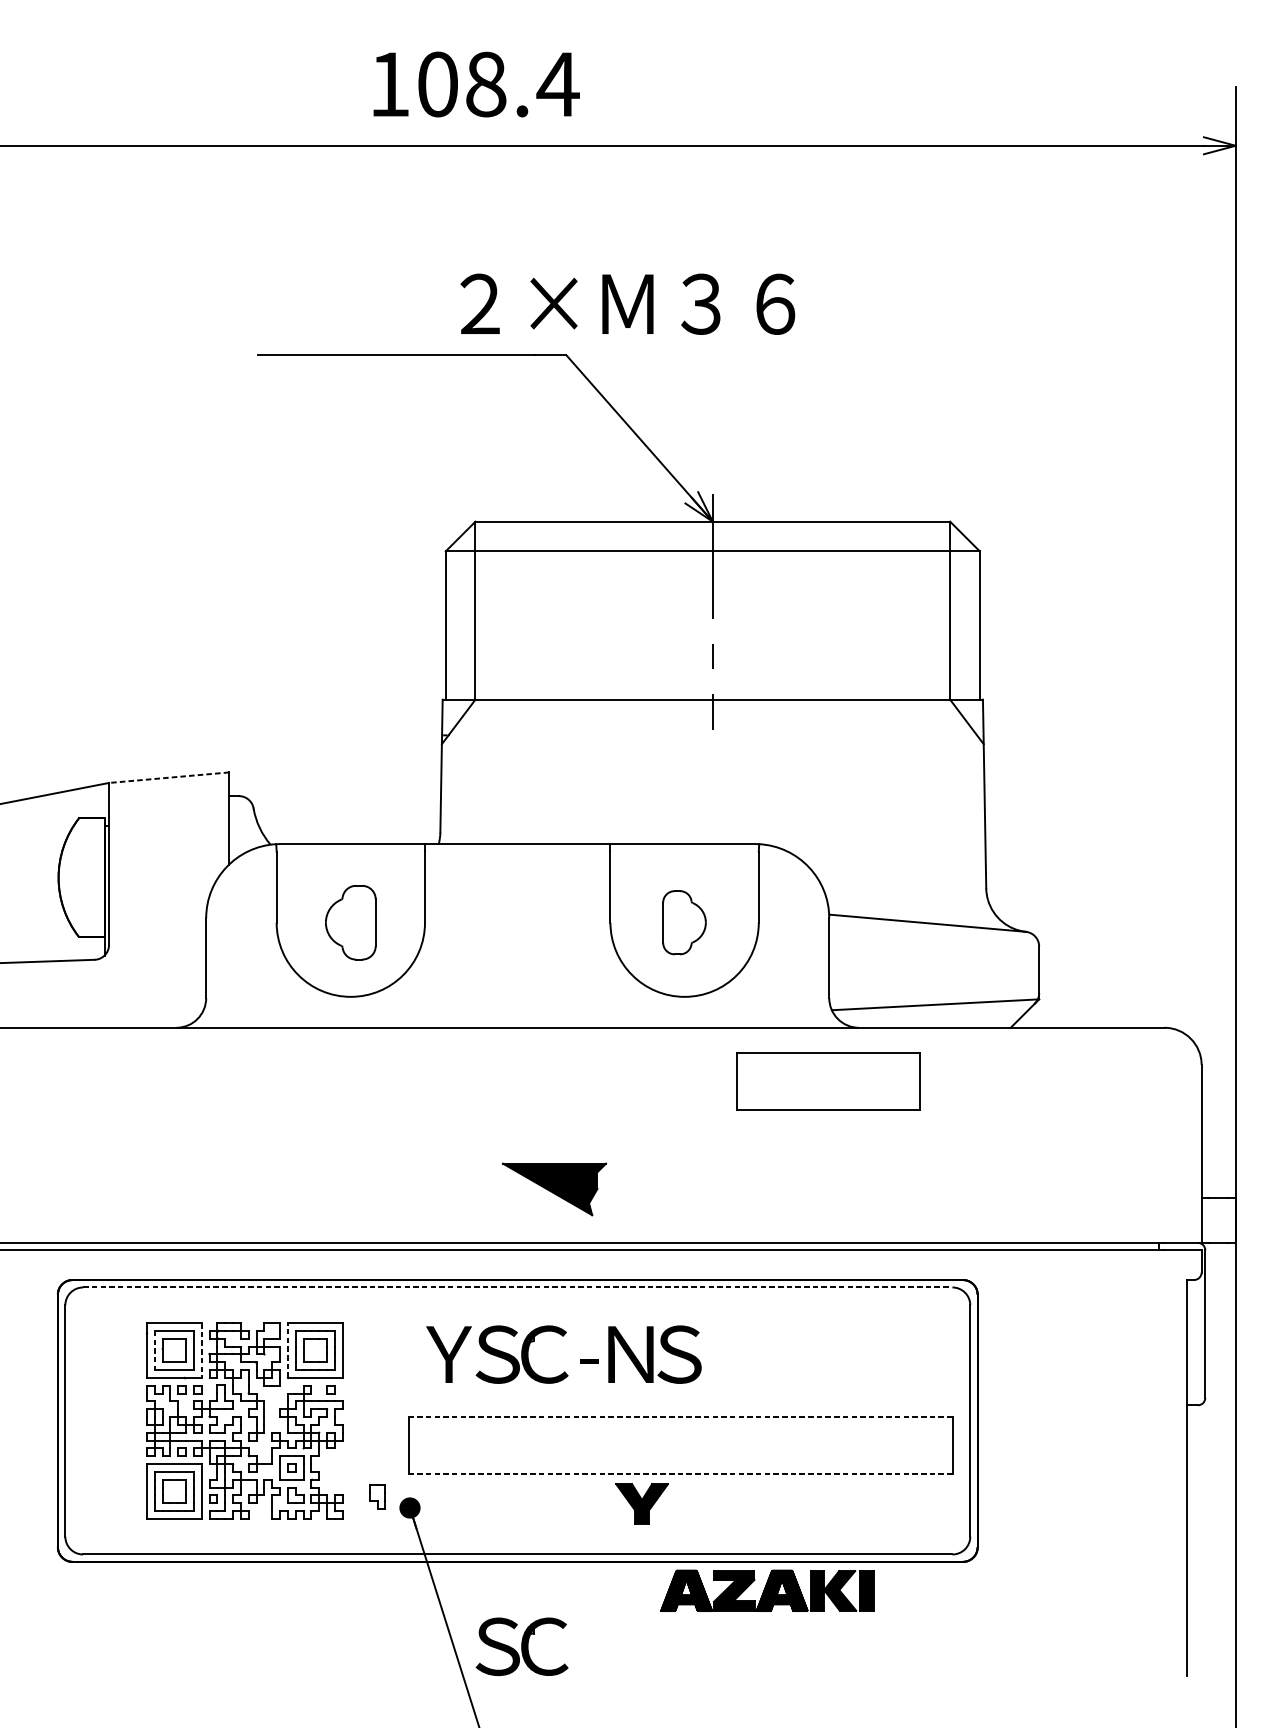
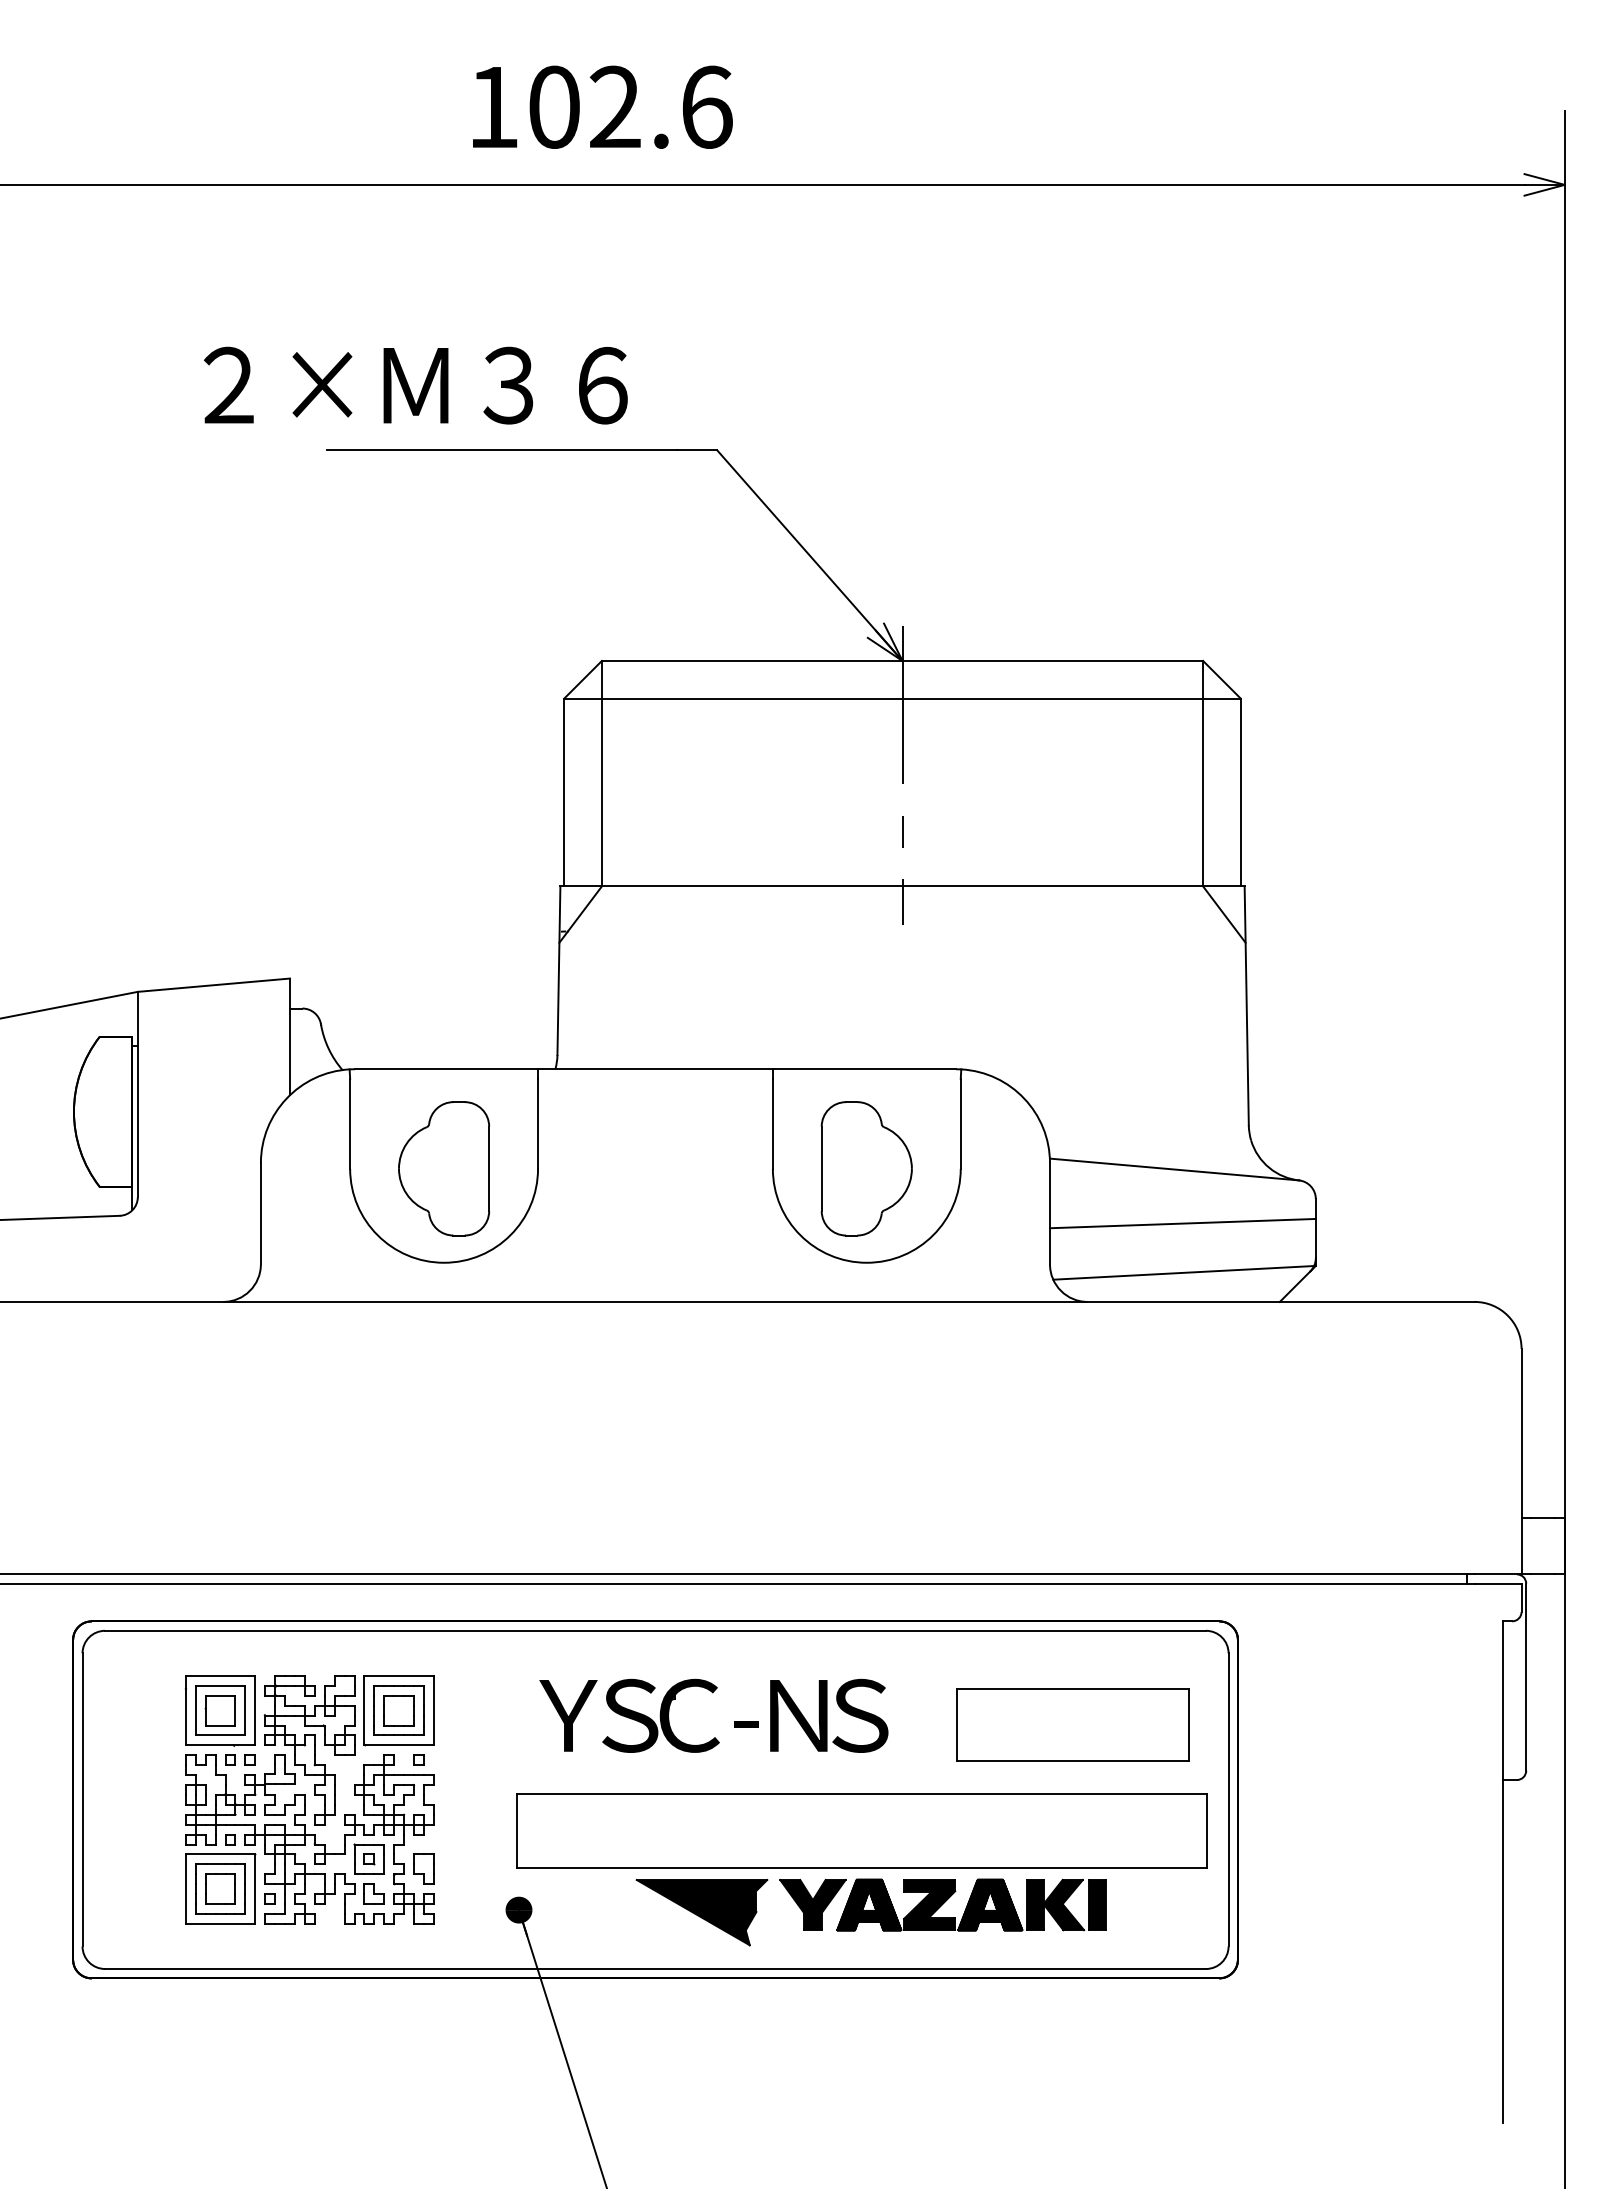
text: (522, 83) -> (661, 106), 108.4 -> 102.6
text: (627, 304) -> (415, 385), moved
line: (168, 777) -> (213, 985), dashed -> solid
part: (350, 922) -> (443, 1168), size x1.43
part: (684, 922) -> (866, 1168), size x1.67
line: (933, 965) -> (1182, 1223), added
part: (828, 1081) -> (1072, 1724), moved
part: (554, 1189) -> (701, 1912), moved
line: (518, 1287) -> (656, 1630), dashed -> solid
line: (154, 1350) -> (195, 1710), dashed -> solid
line: (201, 1350) -> (255, 1710), dashed -> solid
line: (287, 1350) -> (364, 1710), dashed -> solid
line: (681, 1416) -> (862, 1794), dashed -> solid
line: (681, 1474) -> (862, 1867), dashed -> solid
part: (377, 1496) -> (423, 1868), moved
part: (767, 1590) -> (971, 1904), moved
part: (521, 1646) -> (660, 2085), removed

